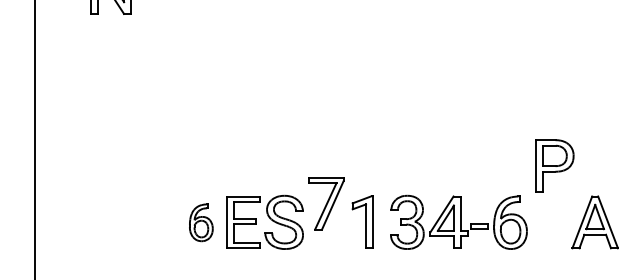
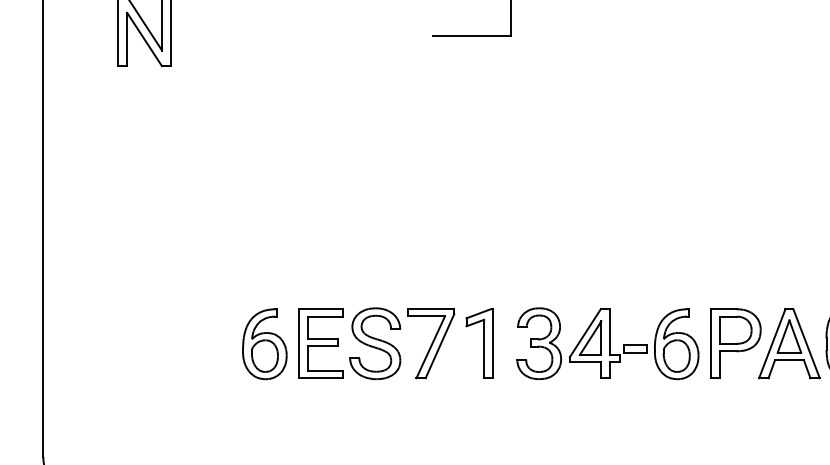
part: (554, 165) -> (735, 343), moved
part: (326, 203) -> (431, 343), moved
part: (201, 222) -> (264, 344), size x1.43

